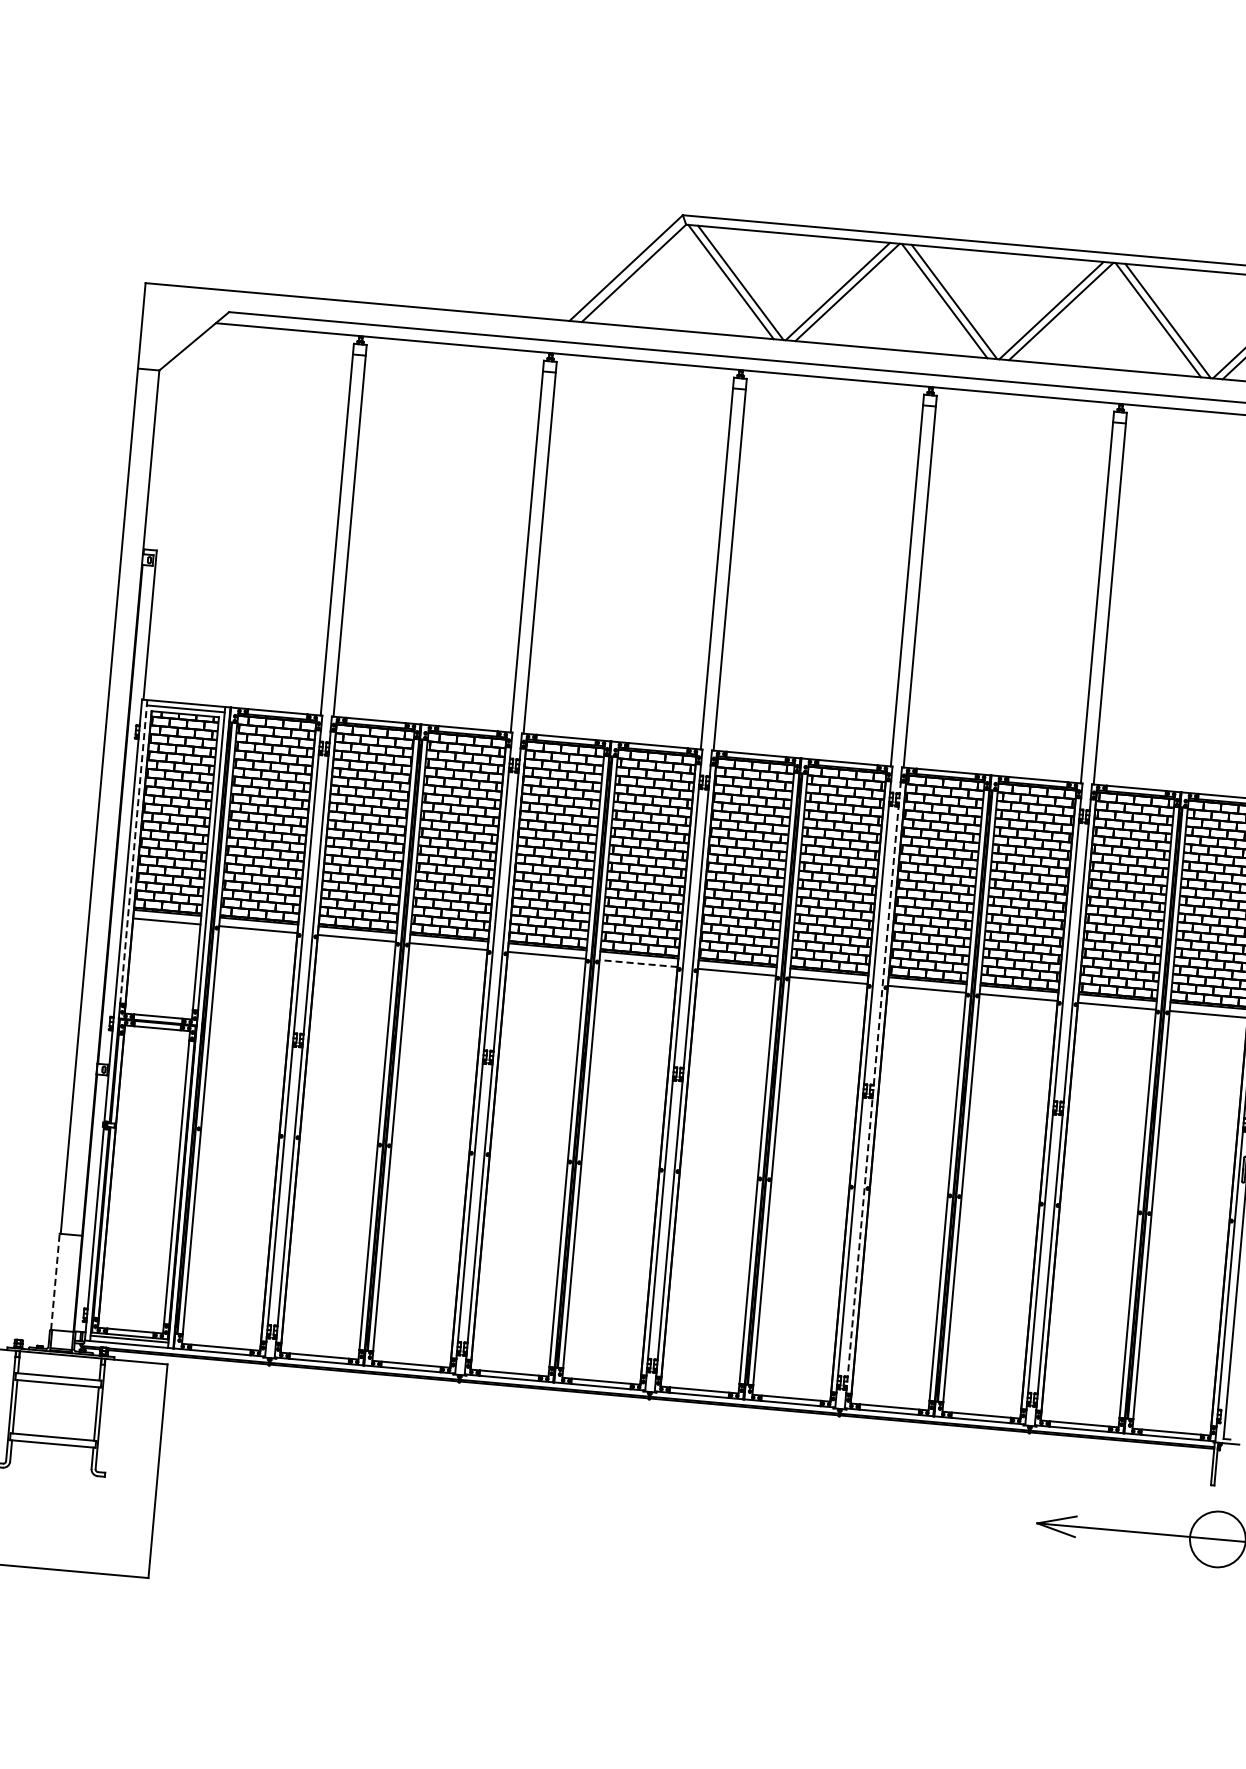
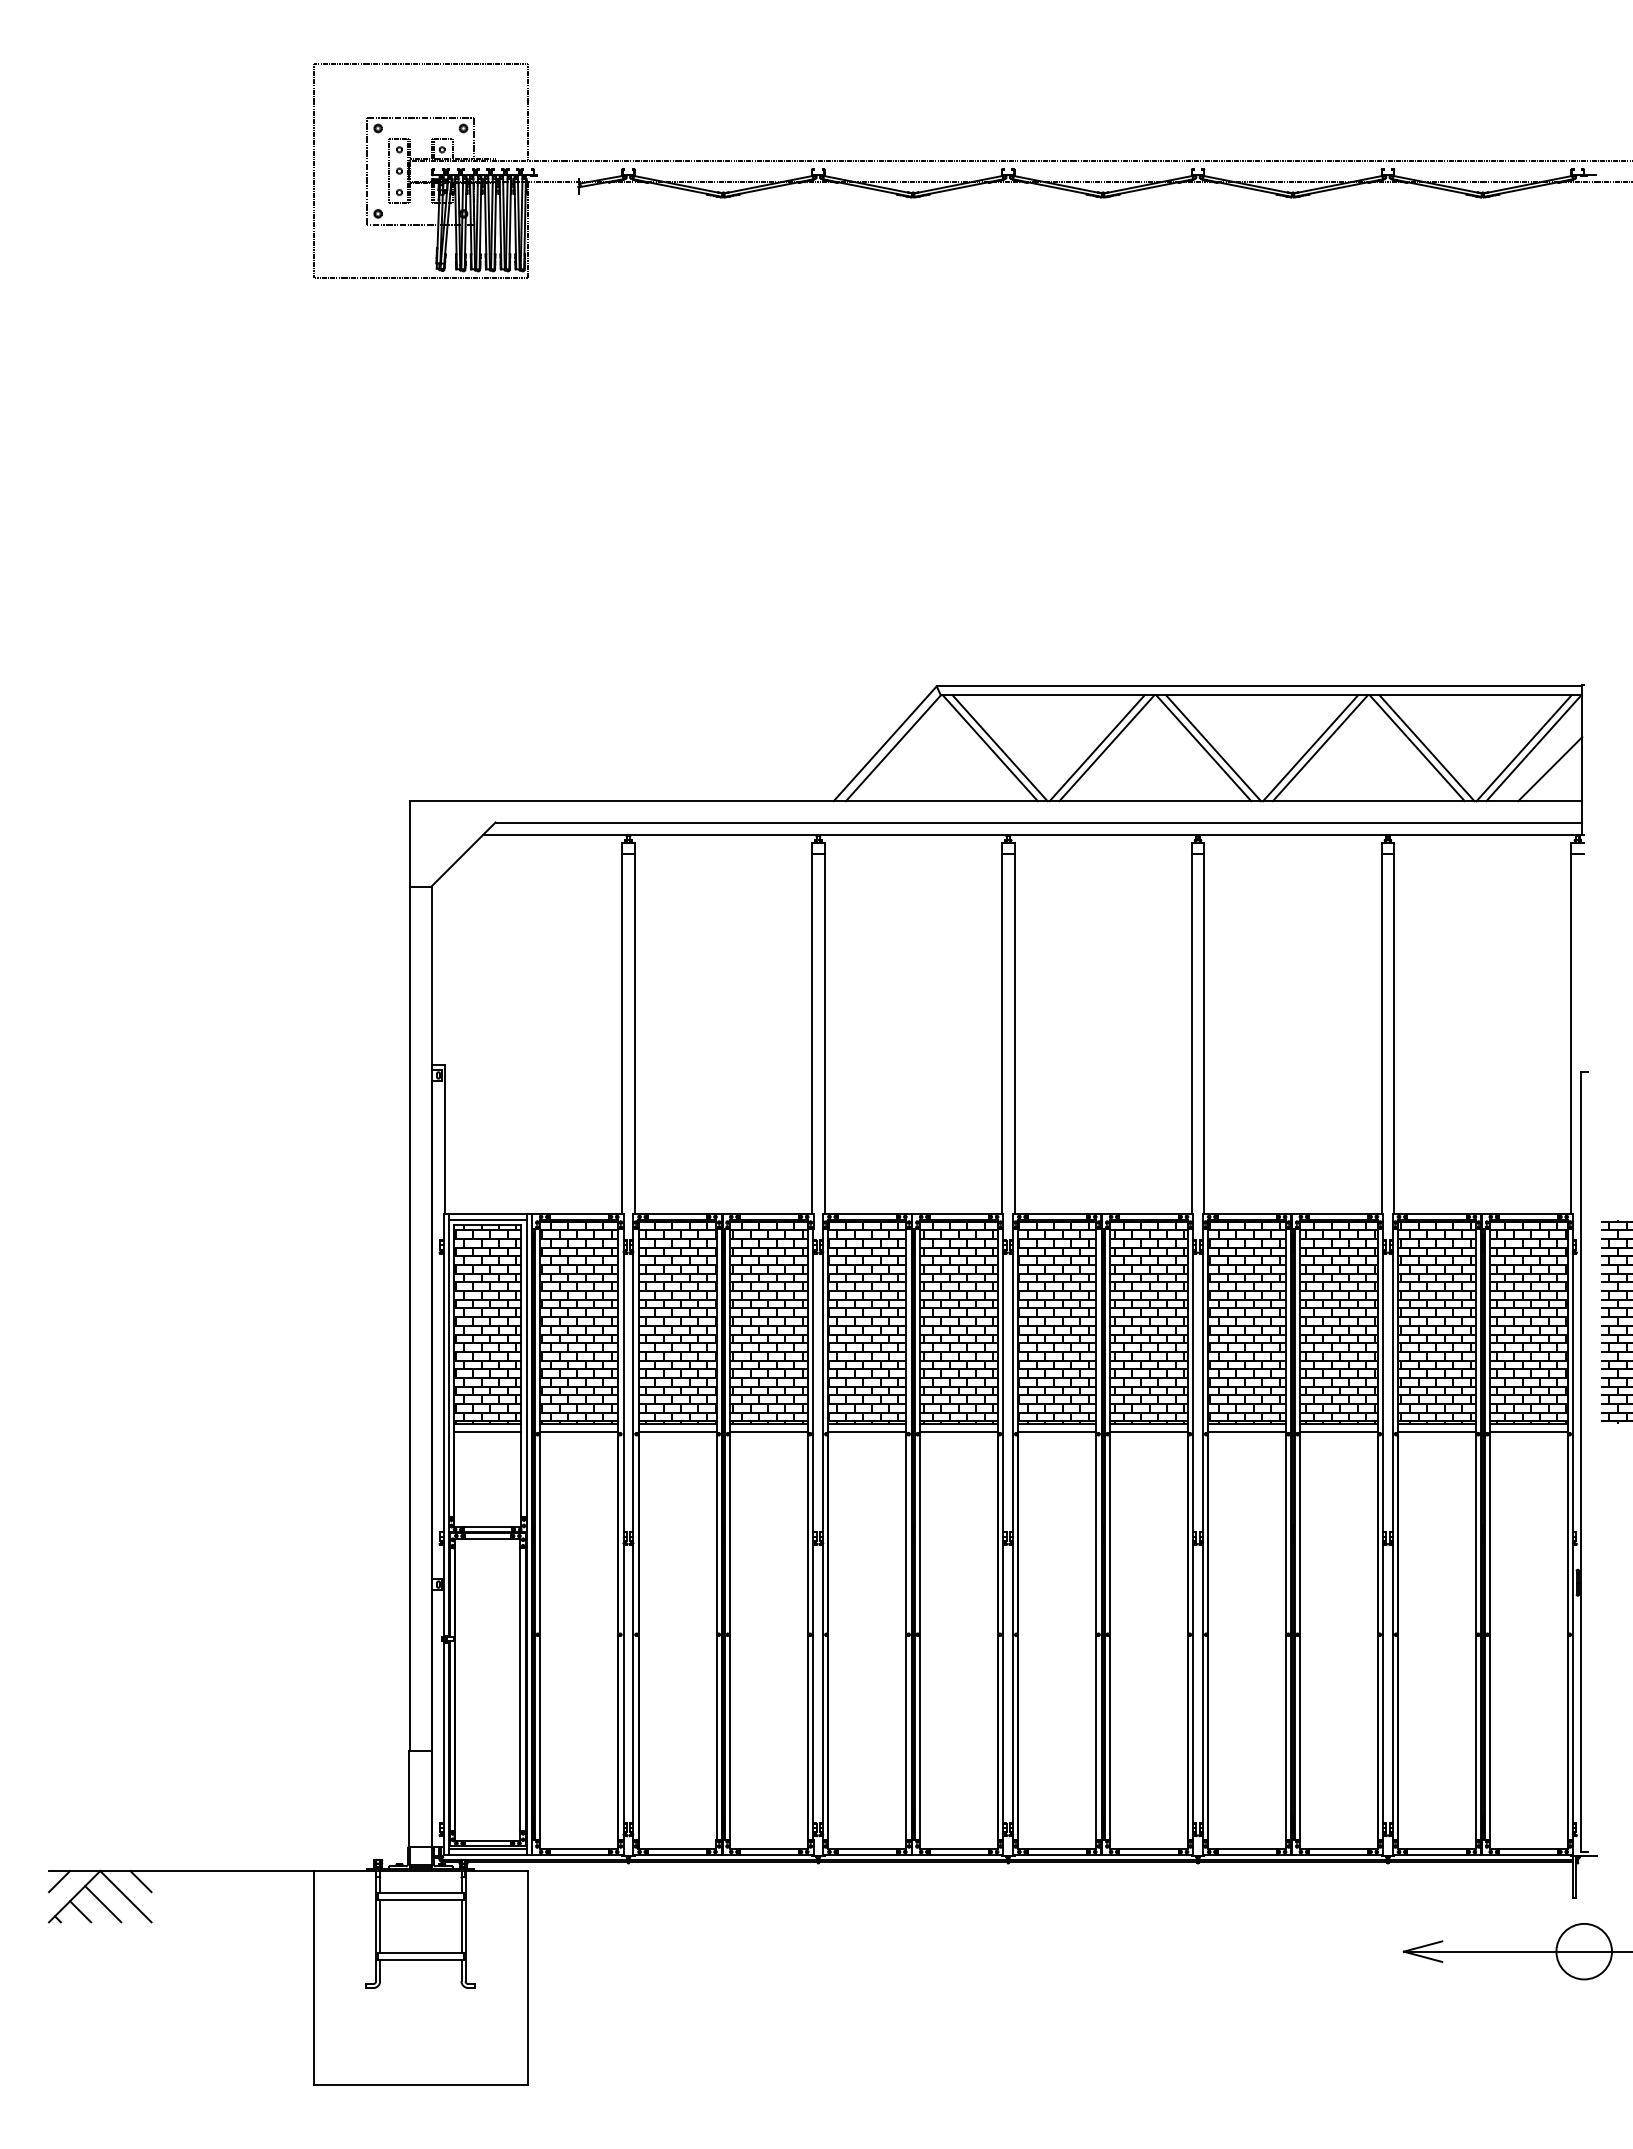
line: (133, 851) -> (448, 1365), dashed -> solid
line: (639, 964) -> (959, 1432), dashed -> solid
line: (873, 1087) -> (1202, 1534), dashed -> solid
line: (55, 1281) -> (409, 1798), dashed -> solid

